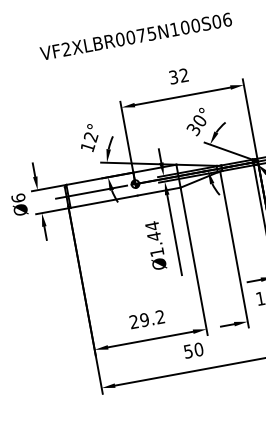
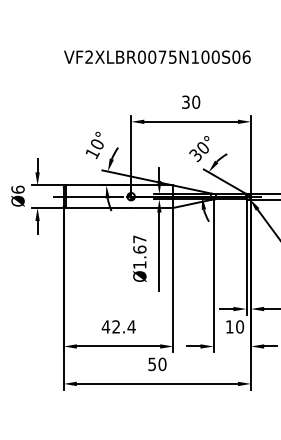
text: (184, 74) -> (196, 101), 32 -> 30
text: (91, 137) -> (97, 144), 12° -> 10°
text: (152, 231) -> (139, 244), Ø1.44 -> Ø1.67
text: (146, 319) -> (118, 326), 29.2 -> 42.4

